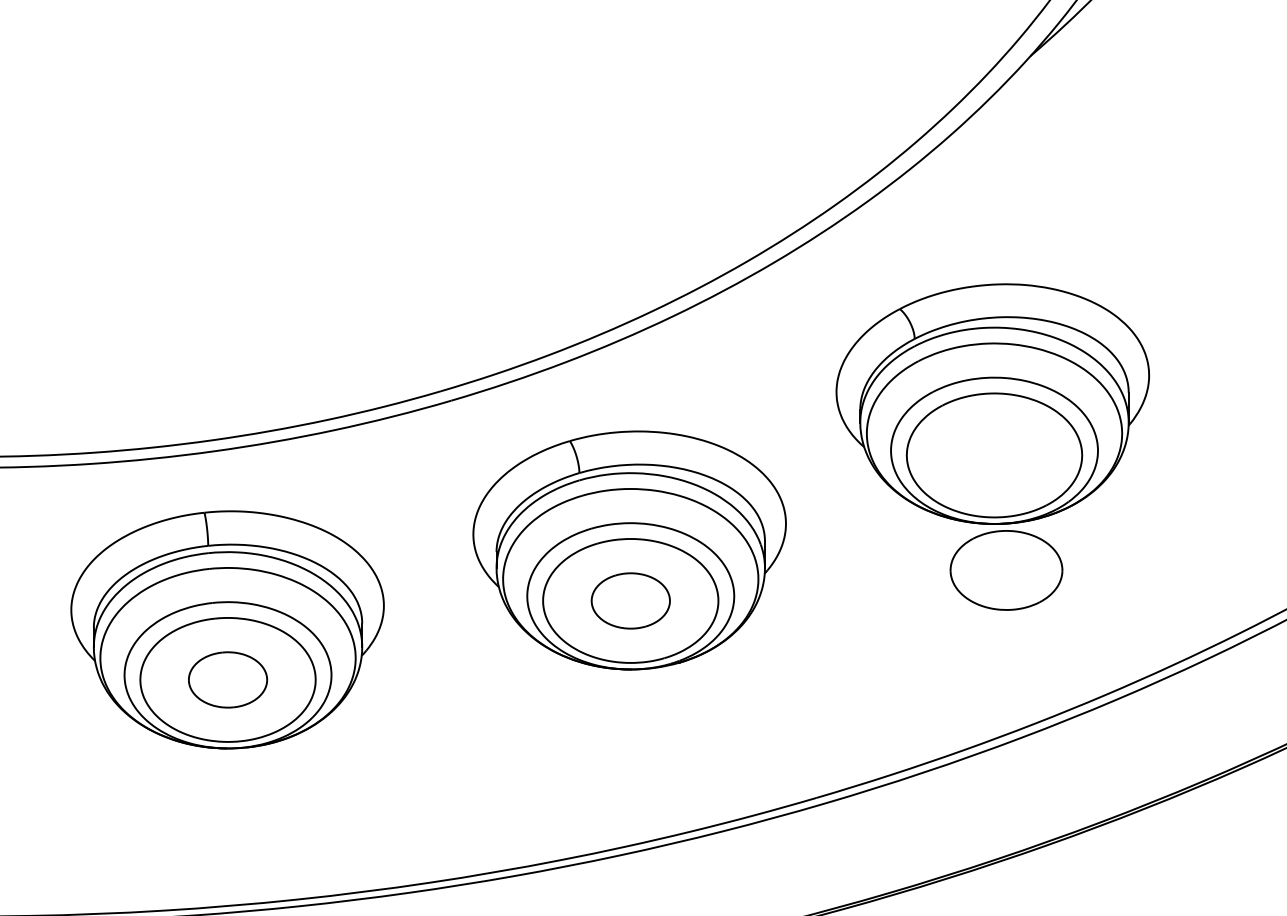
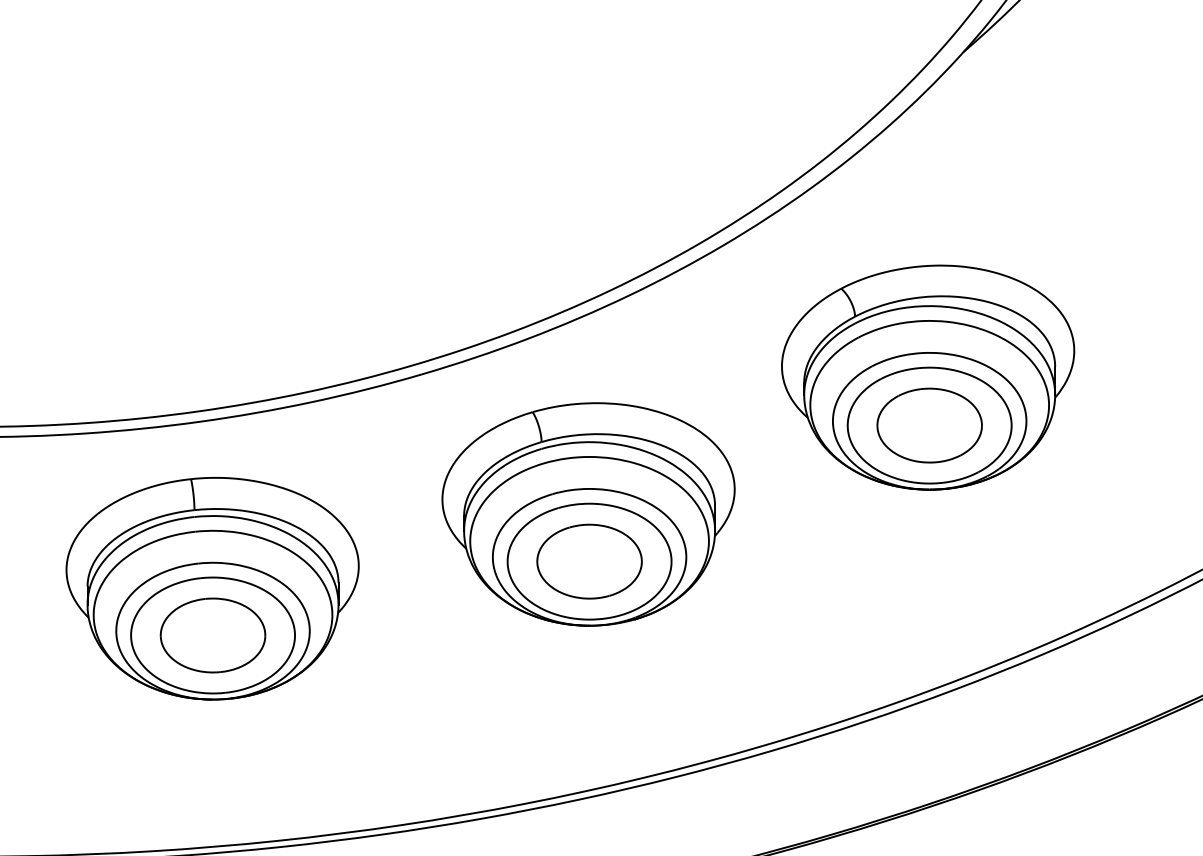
part: (1006, 570) -> (929, 425), moved
part: (630, 600) -> (589, 561), size x1.43
part: (227, 679) -> (212, 635), size x1.43

